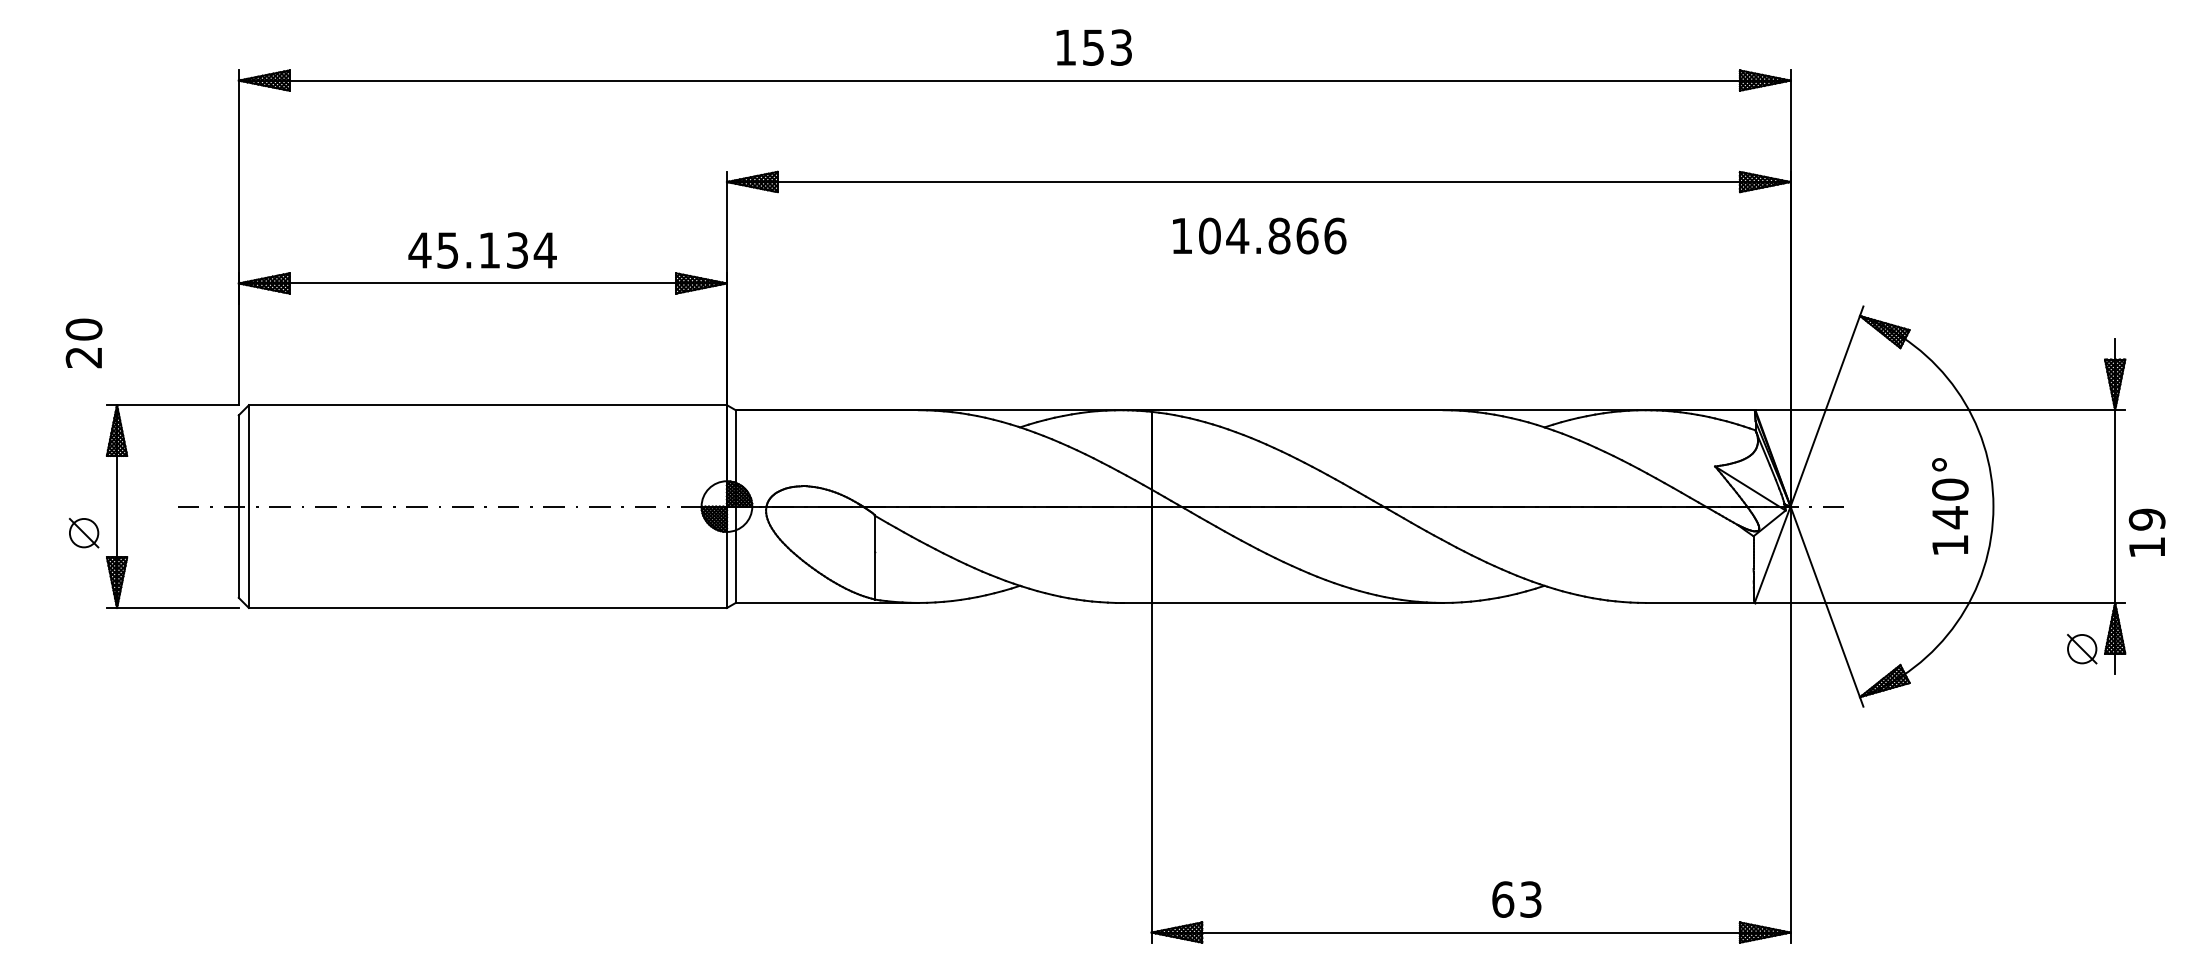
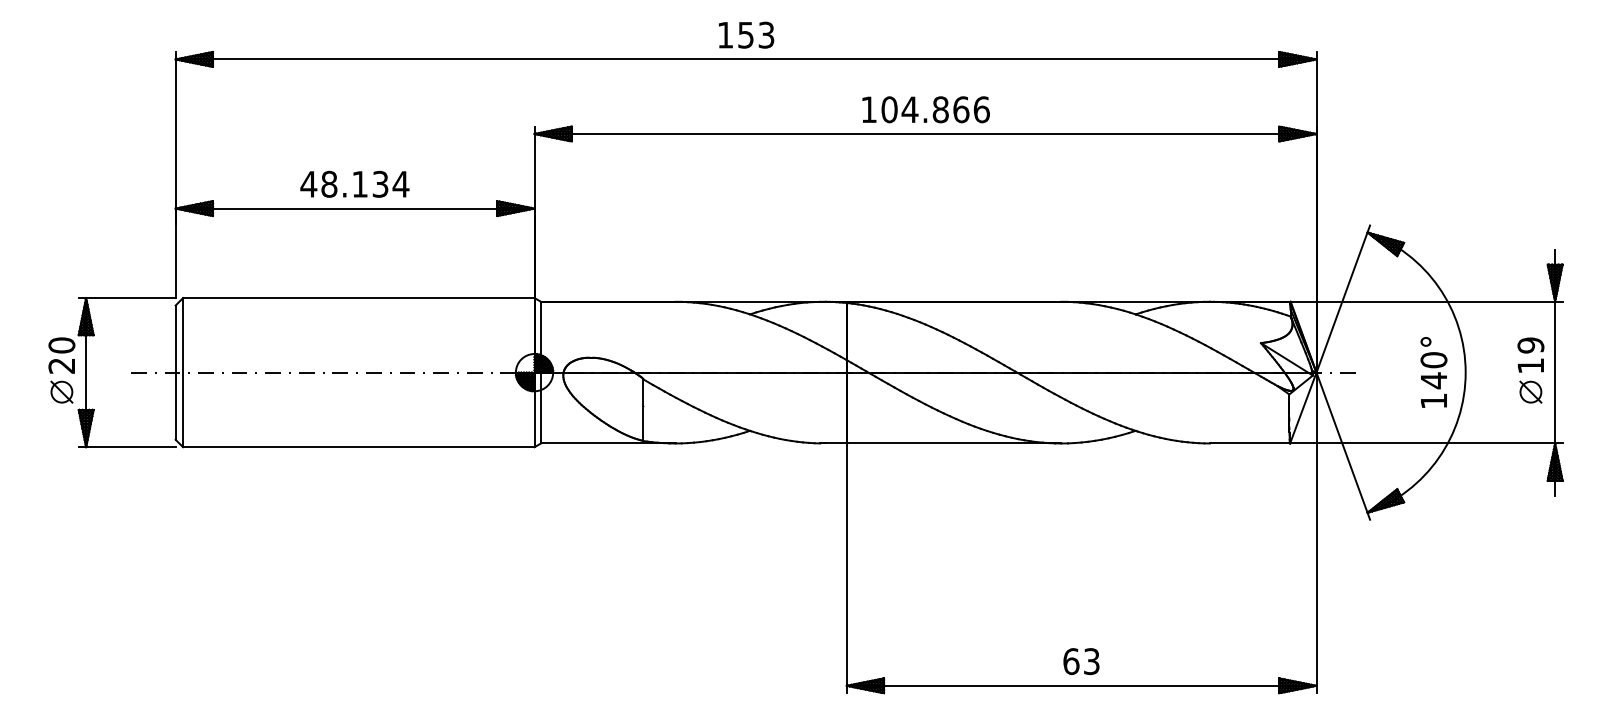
text: (1093, 47) -> (745, 35), moved
text: (1259, 235) -> (926, 109), moved
text: (447, 250) -> (329, 184), 45.134 -> 48.134
text: (83, 343) -> (61, 355), moved
text: (2146, 532) -> (1530, 354), moved
part: (2082, 649) -> (1531, 392), moved
text: (1516, 899) -> (1081, 661), moved

